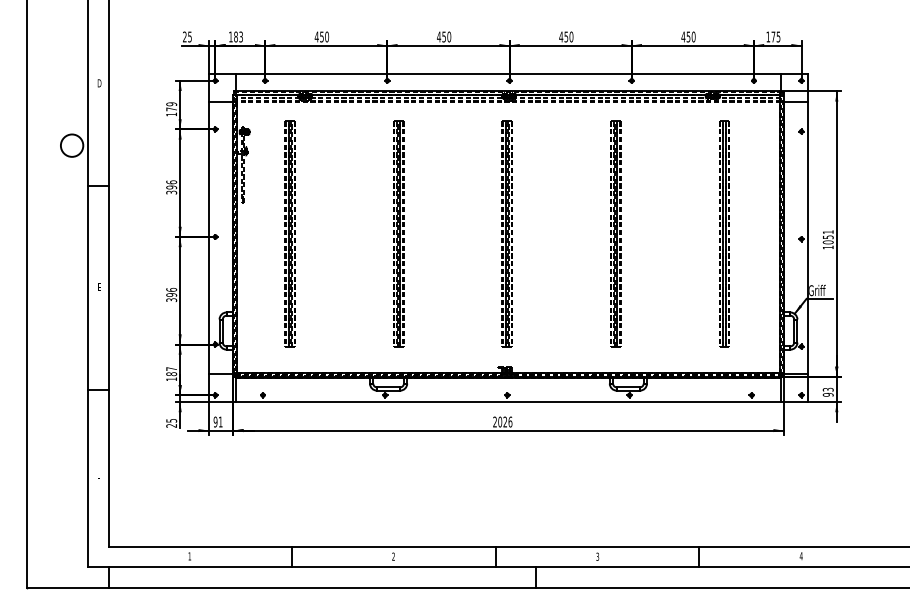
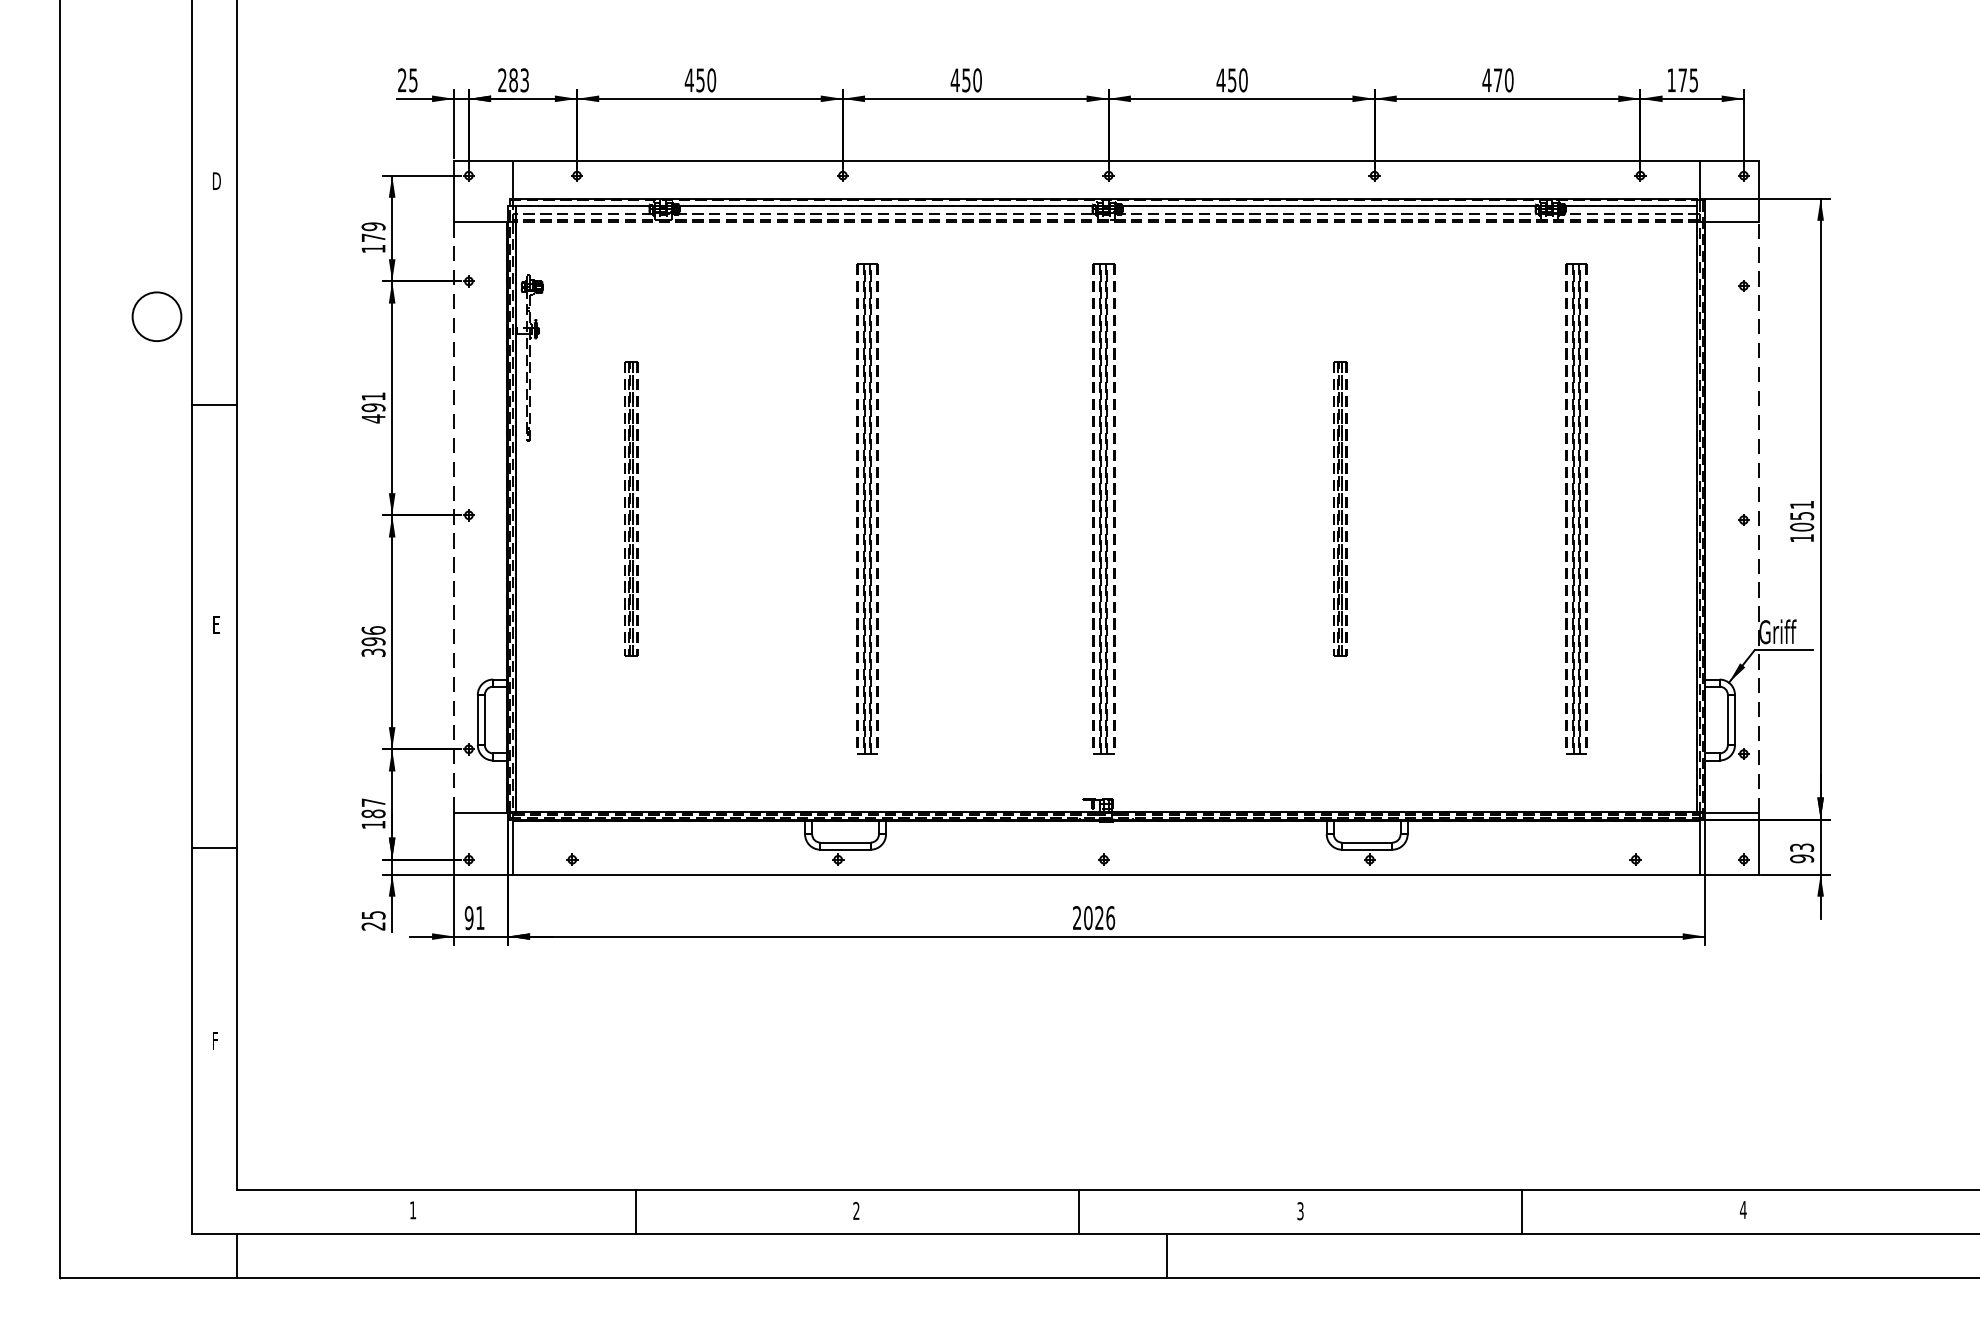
text: (230, 36) -> (501, 79), 183 -> 283
text: (688, 36) -> (1497, 79), 450 -> 470
text: (171, 187) -> (373, 407), 396 -> 491
part: (289, 233) -> (629, 507), size x0.6
part: (615, 233) -> (1339, 507), size x0.6
line: (208, 238) -> (453, 518), solid -> dashed
line: (808, 238) -> (1759, 518), solid -> dashed

